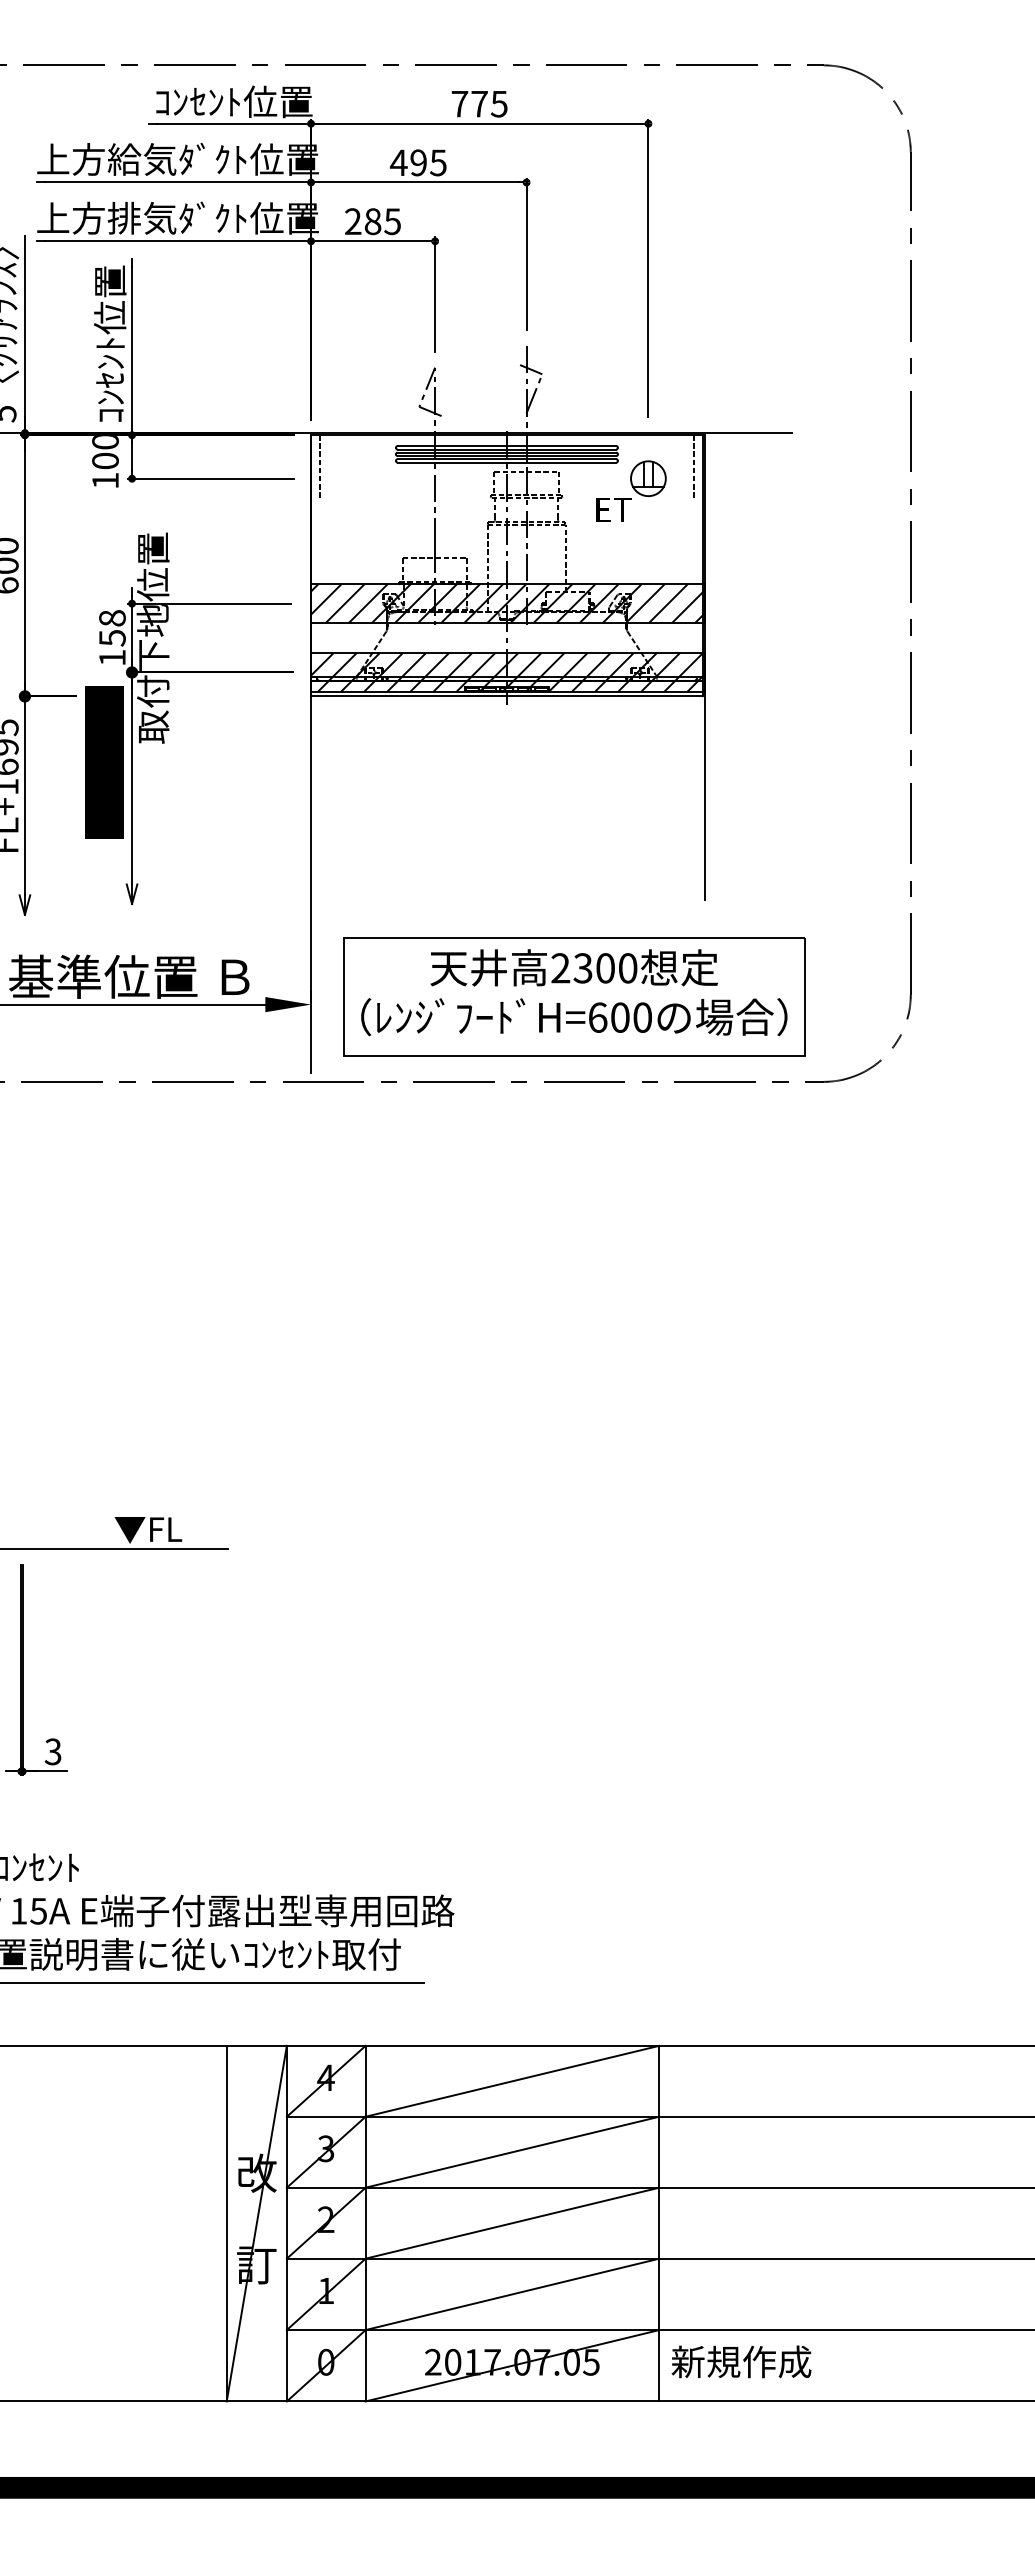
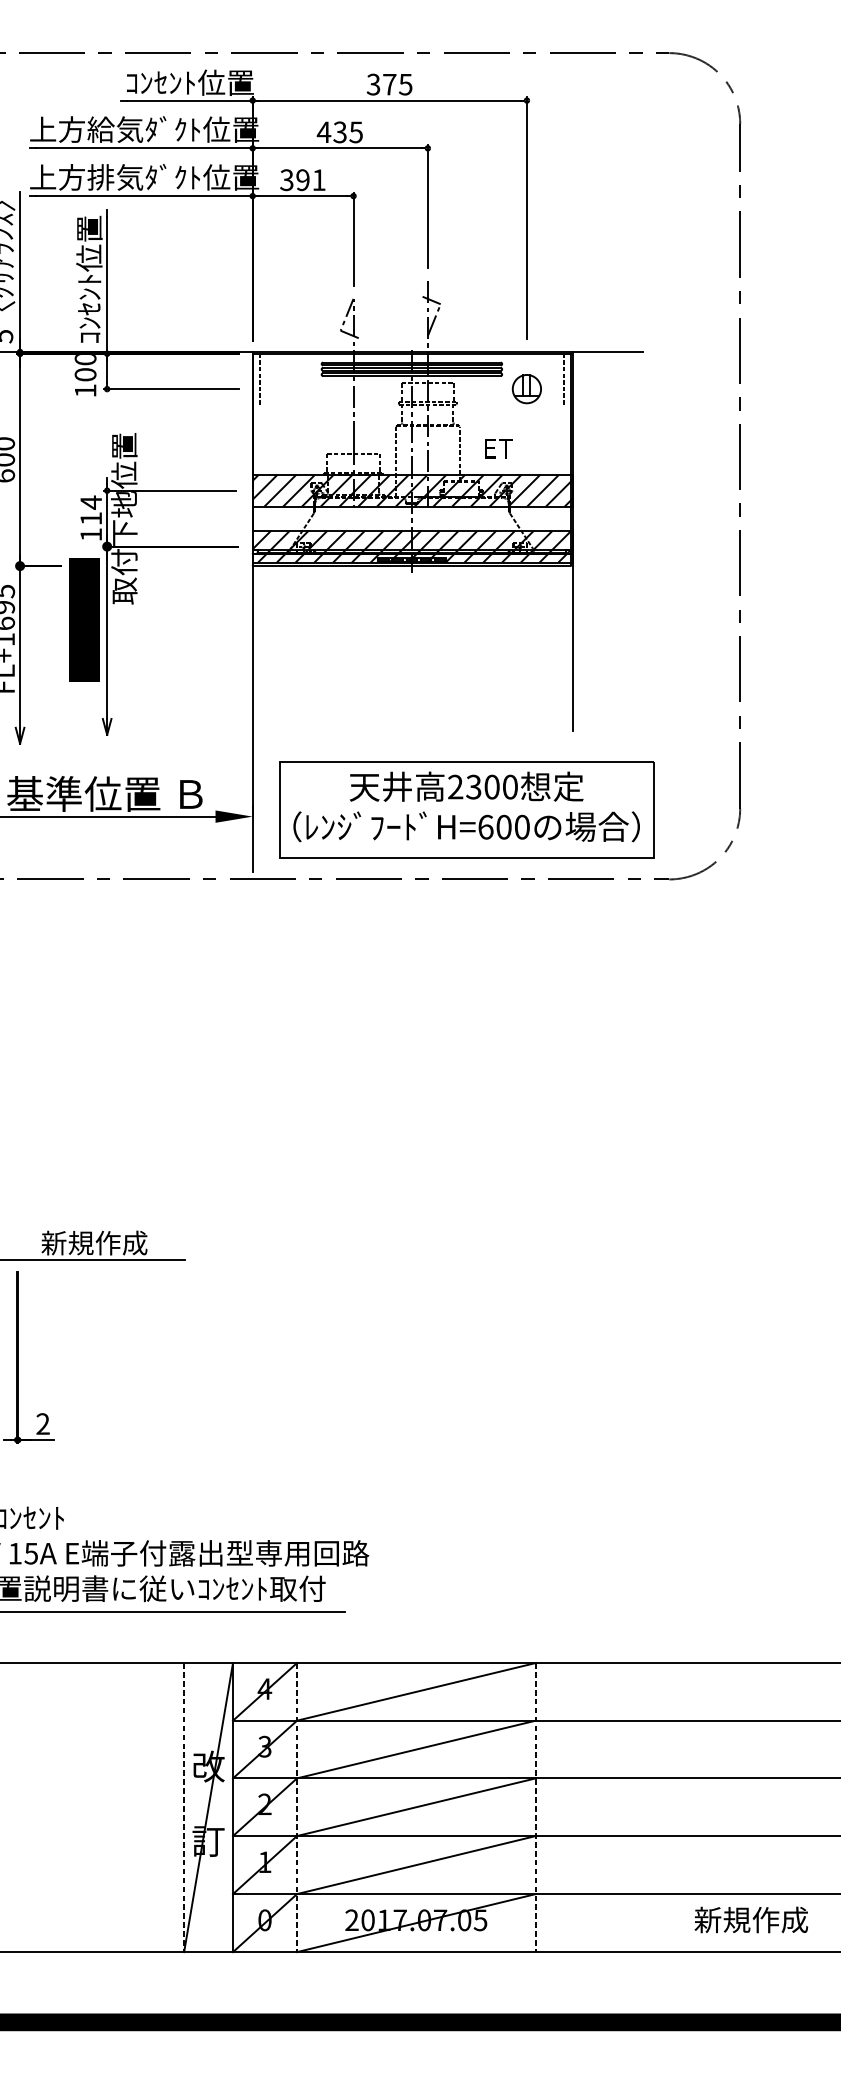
text: (459, 103) -> (373, 84), 775 -> 375
text: (418, 162) -> (340, 132), 495 -> 435
text: (372, 221) -> (302, 180), 285 -> 391
text: (613, 509) -> (498, 448), moved
text: (112, 627) -> (91, 510), 158 -> 114
text: (116, 1529) -> (94, 1243), ▼FL -> 新規作成
text: (52, 1751) -> (42, 1423), 3 -> 2
line: (226, 2223) -> (183, 1807), solid -> dashed
line: (365, 2223) -> (296, 1807), solid -> dashed
line: (659, 2223) -> (535, 1807), solid -> dashed
text: (741, 2361) -> (751, 1919), moved

